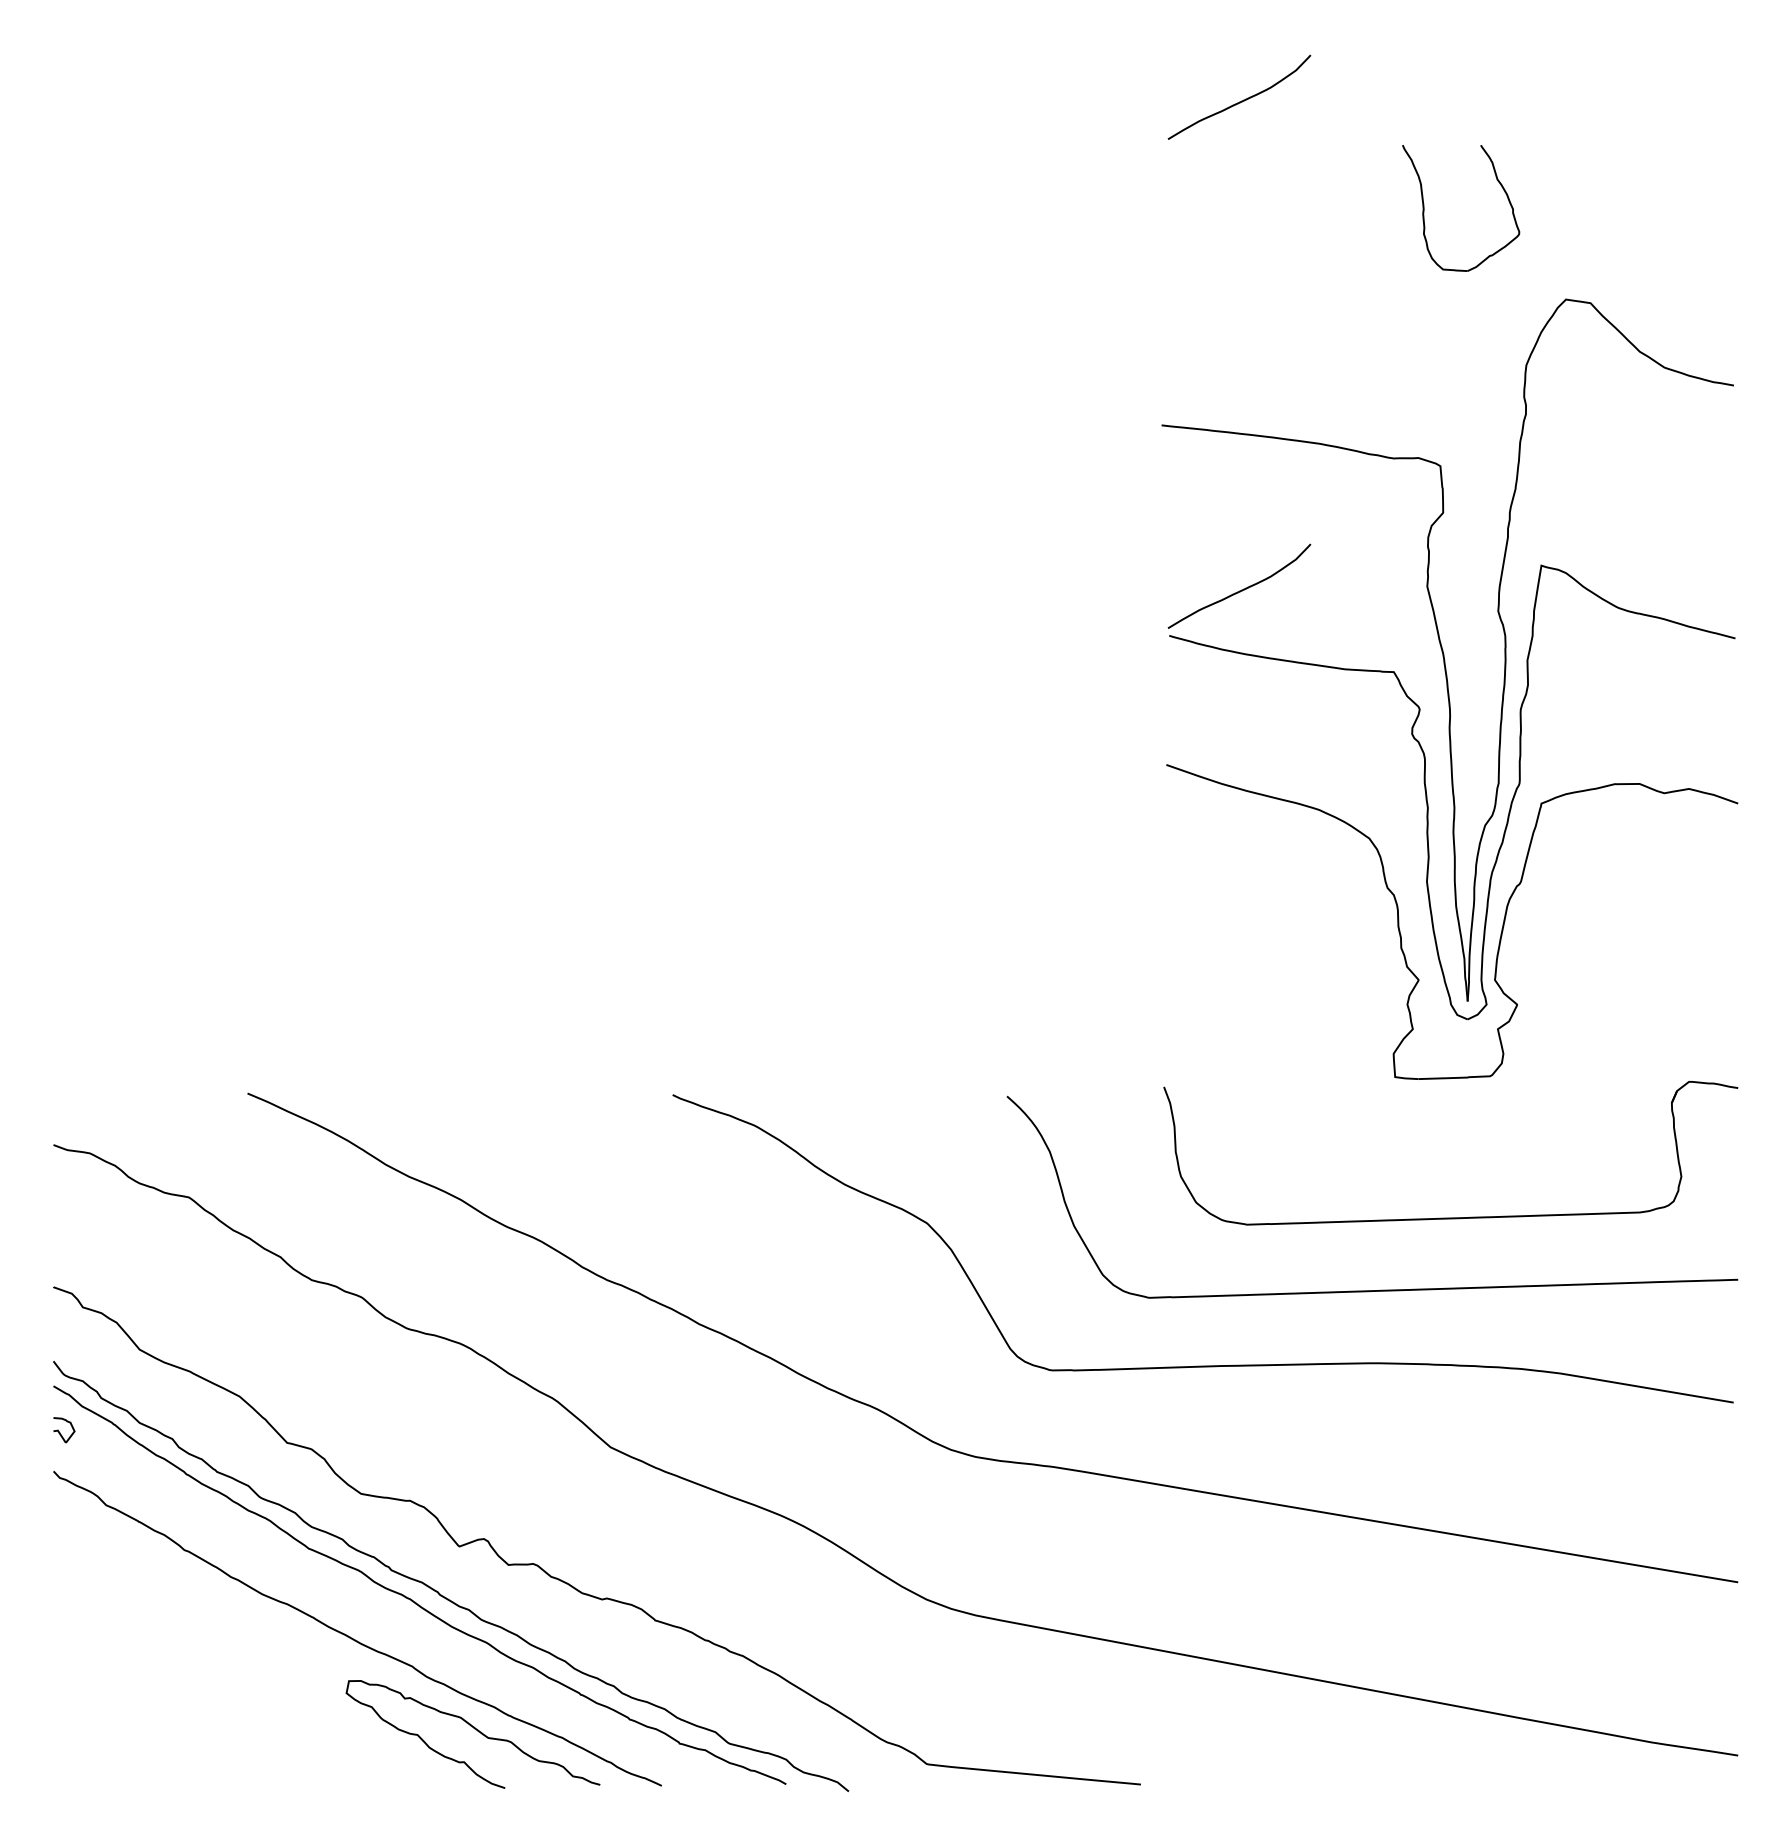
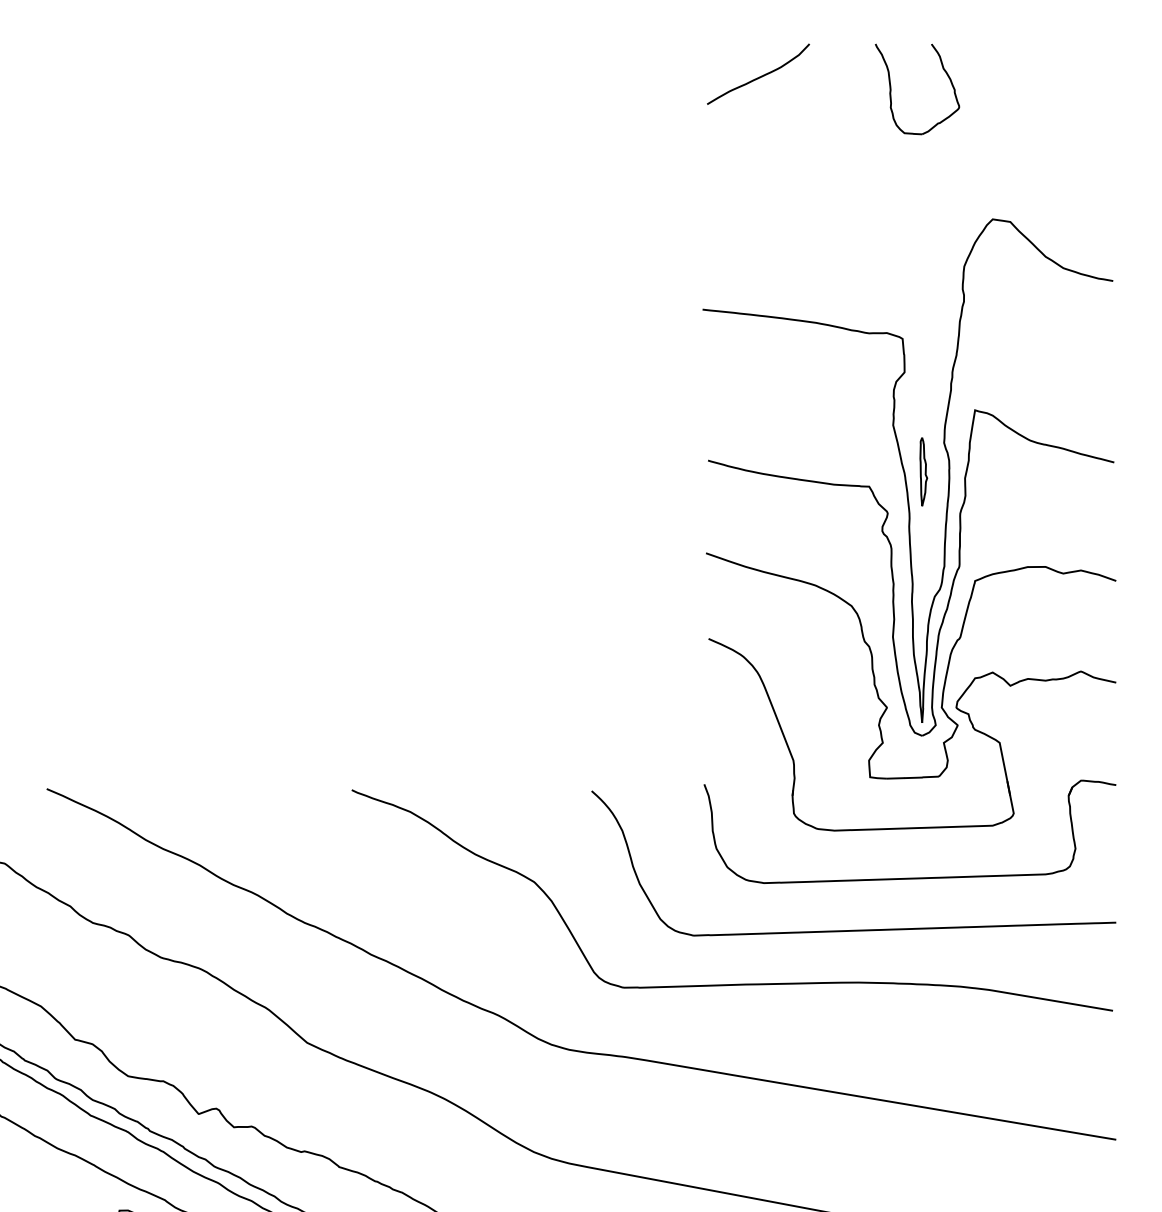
part: (1424, 208) -> (891, 89), moved
curve: (1241, 589) -> (759, 427), removed
part: (1469, 651) -> (923, 471), added
part: (1514, 980) -> (955, 707), added

